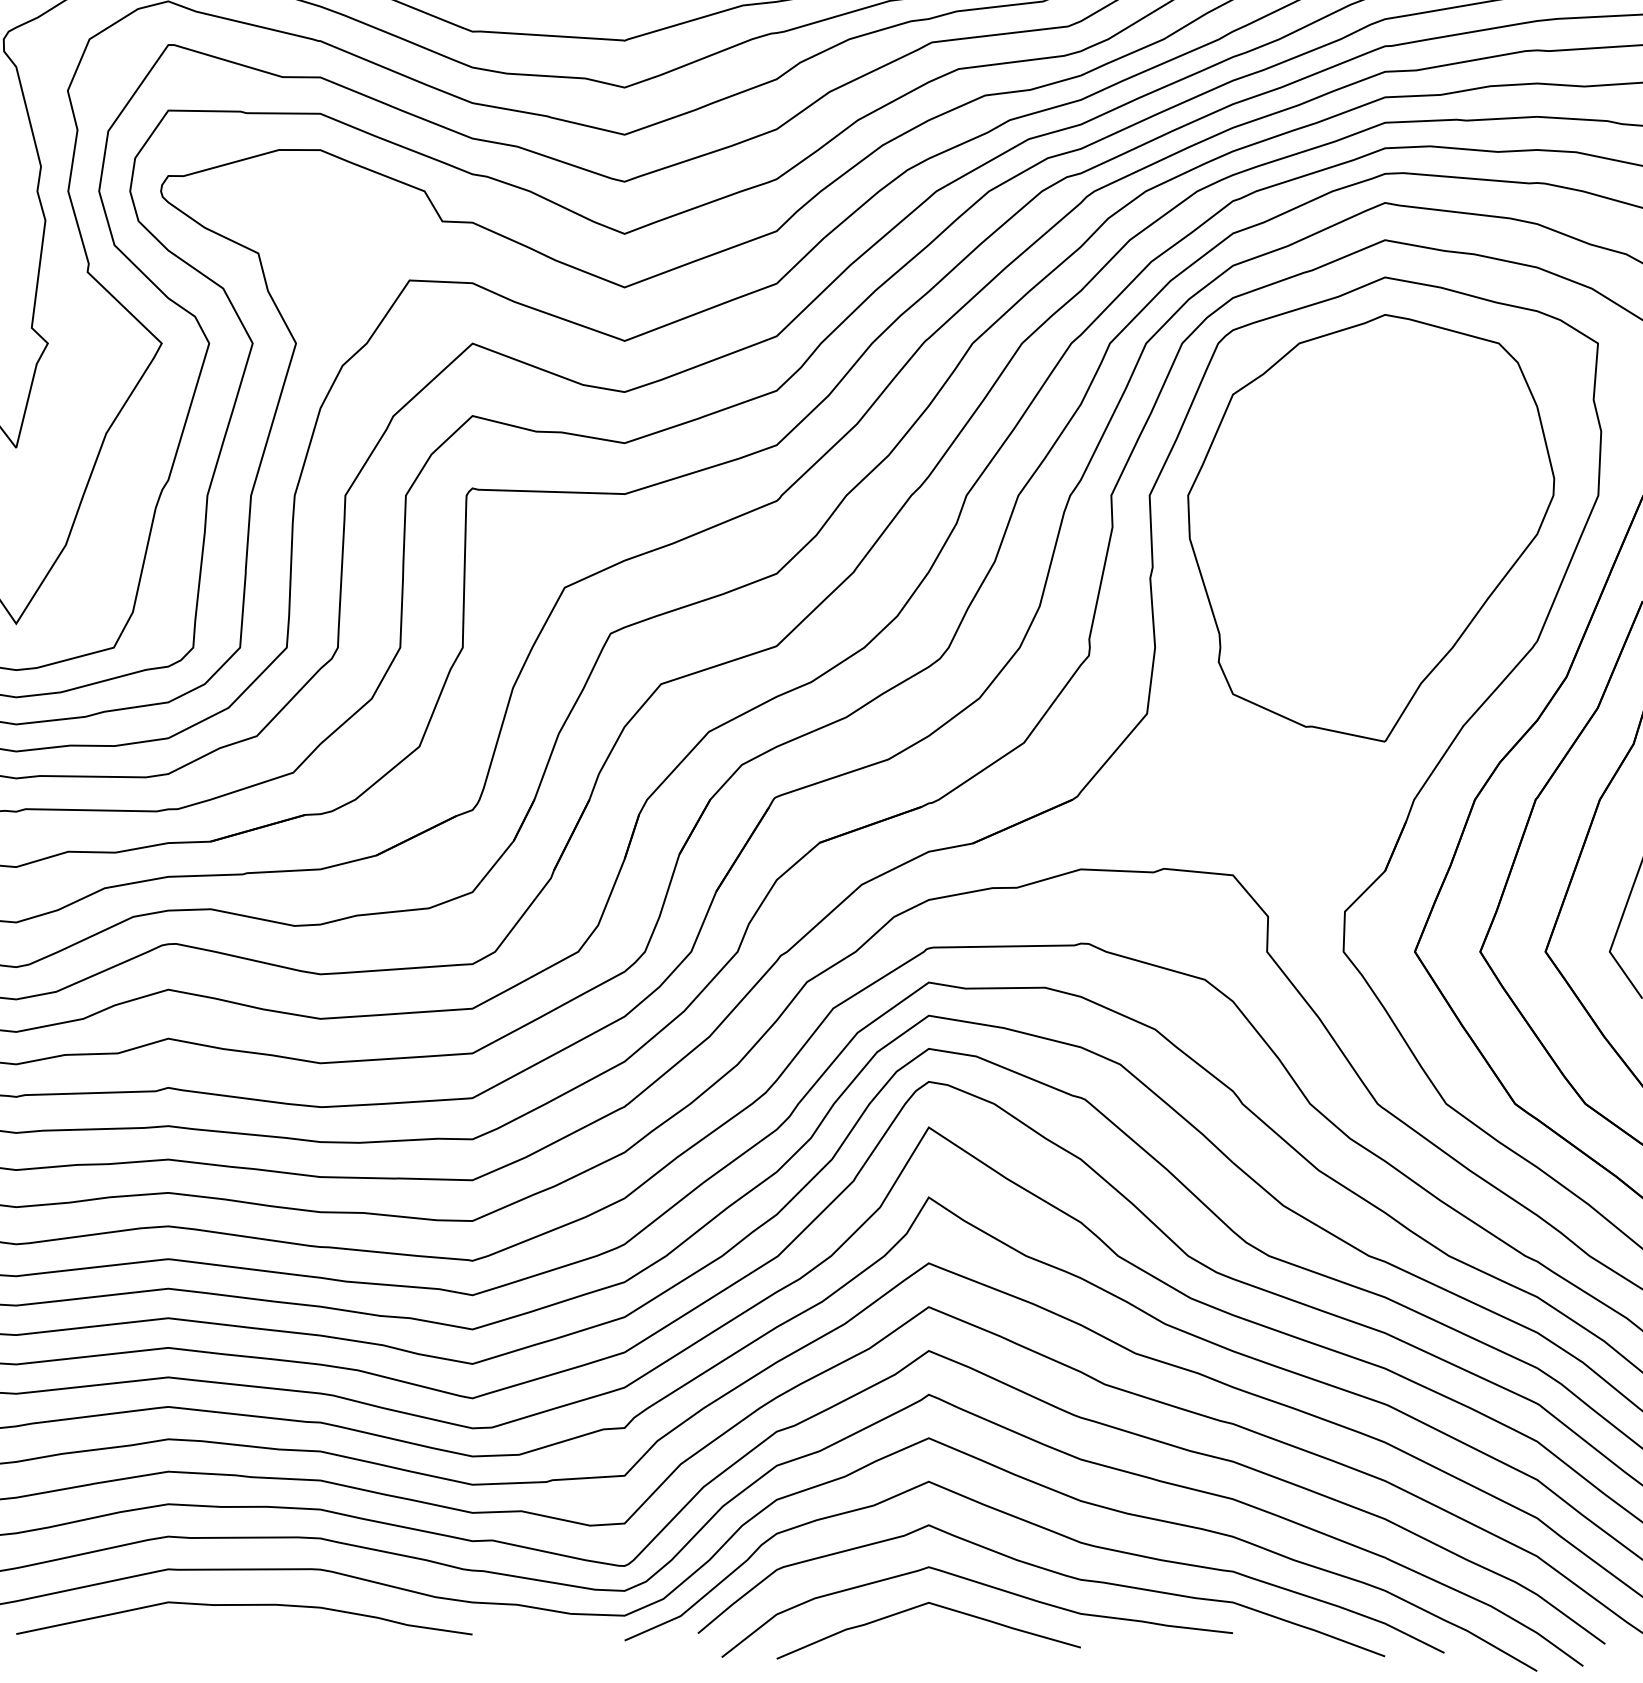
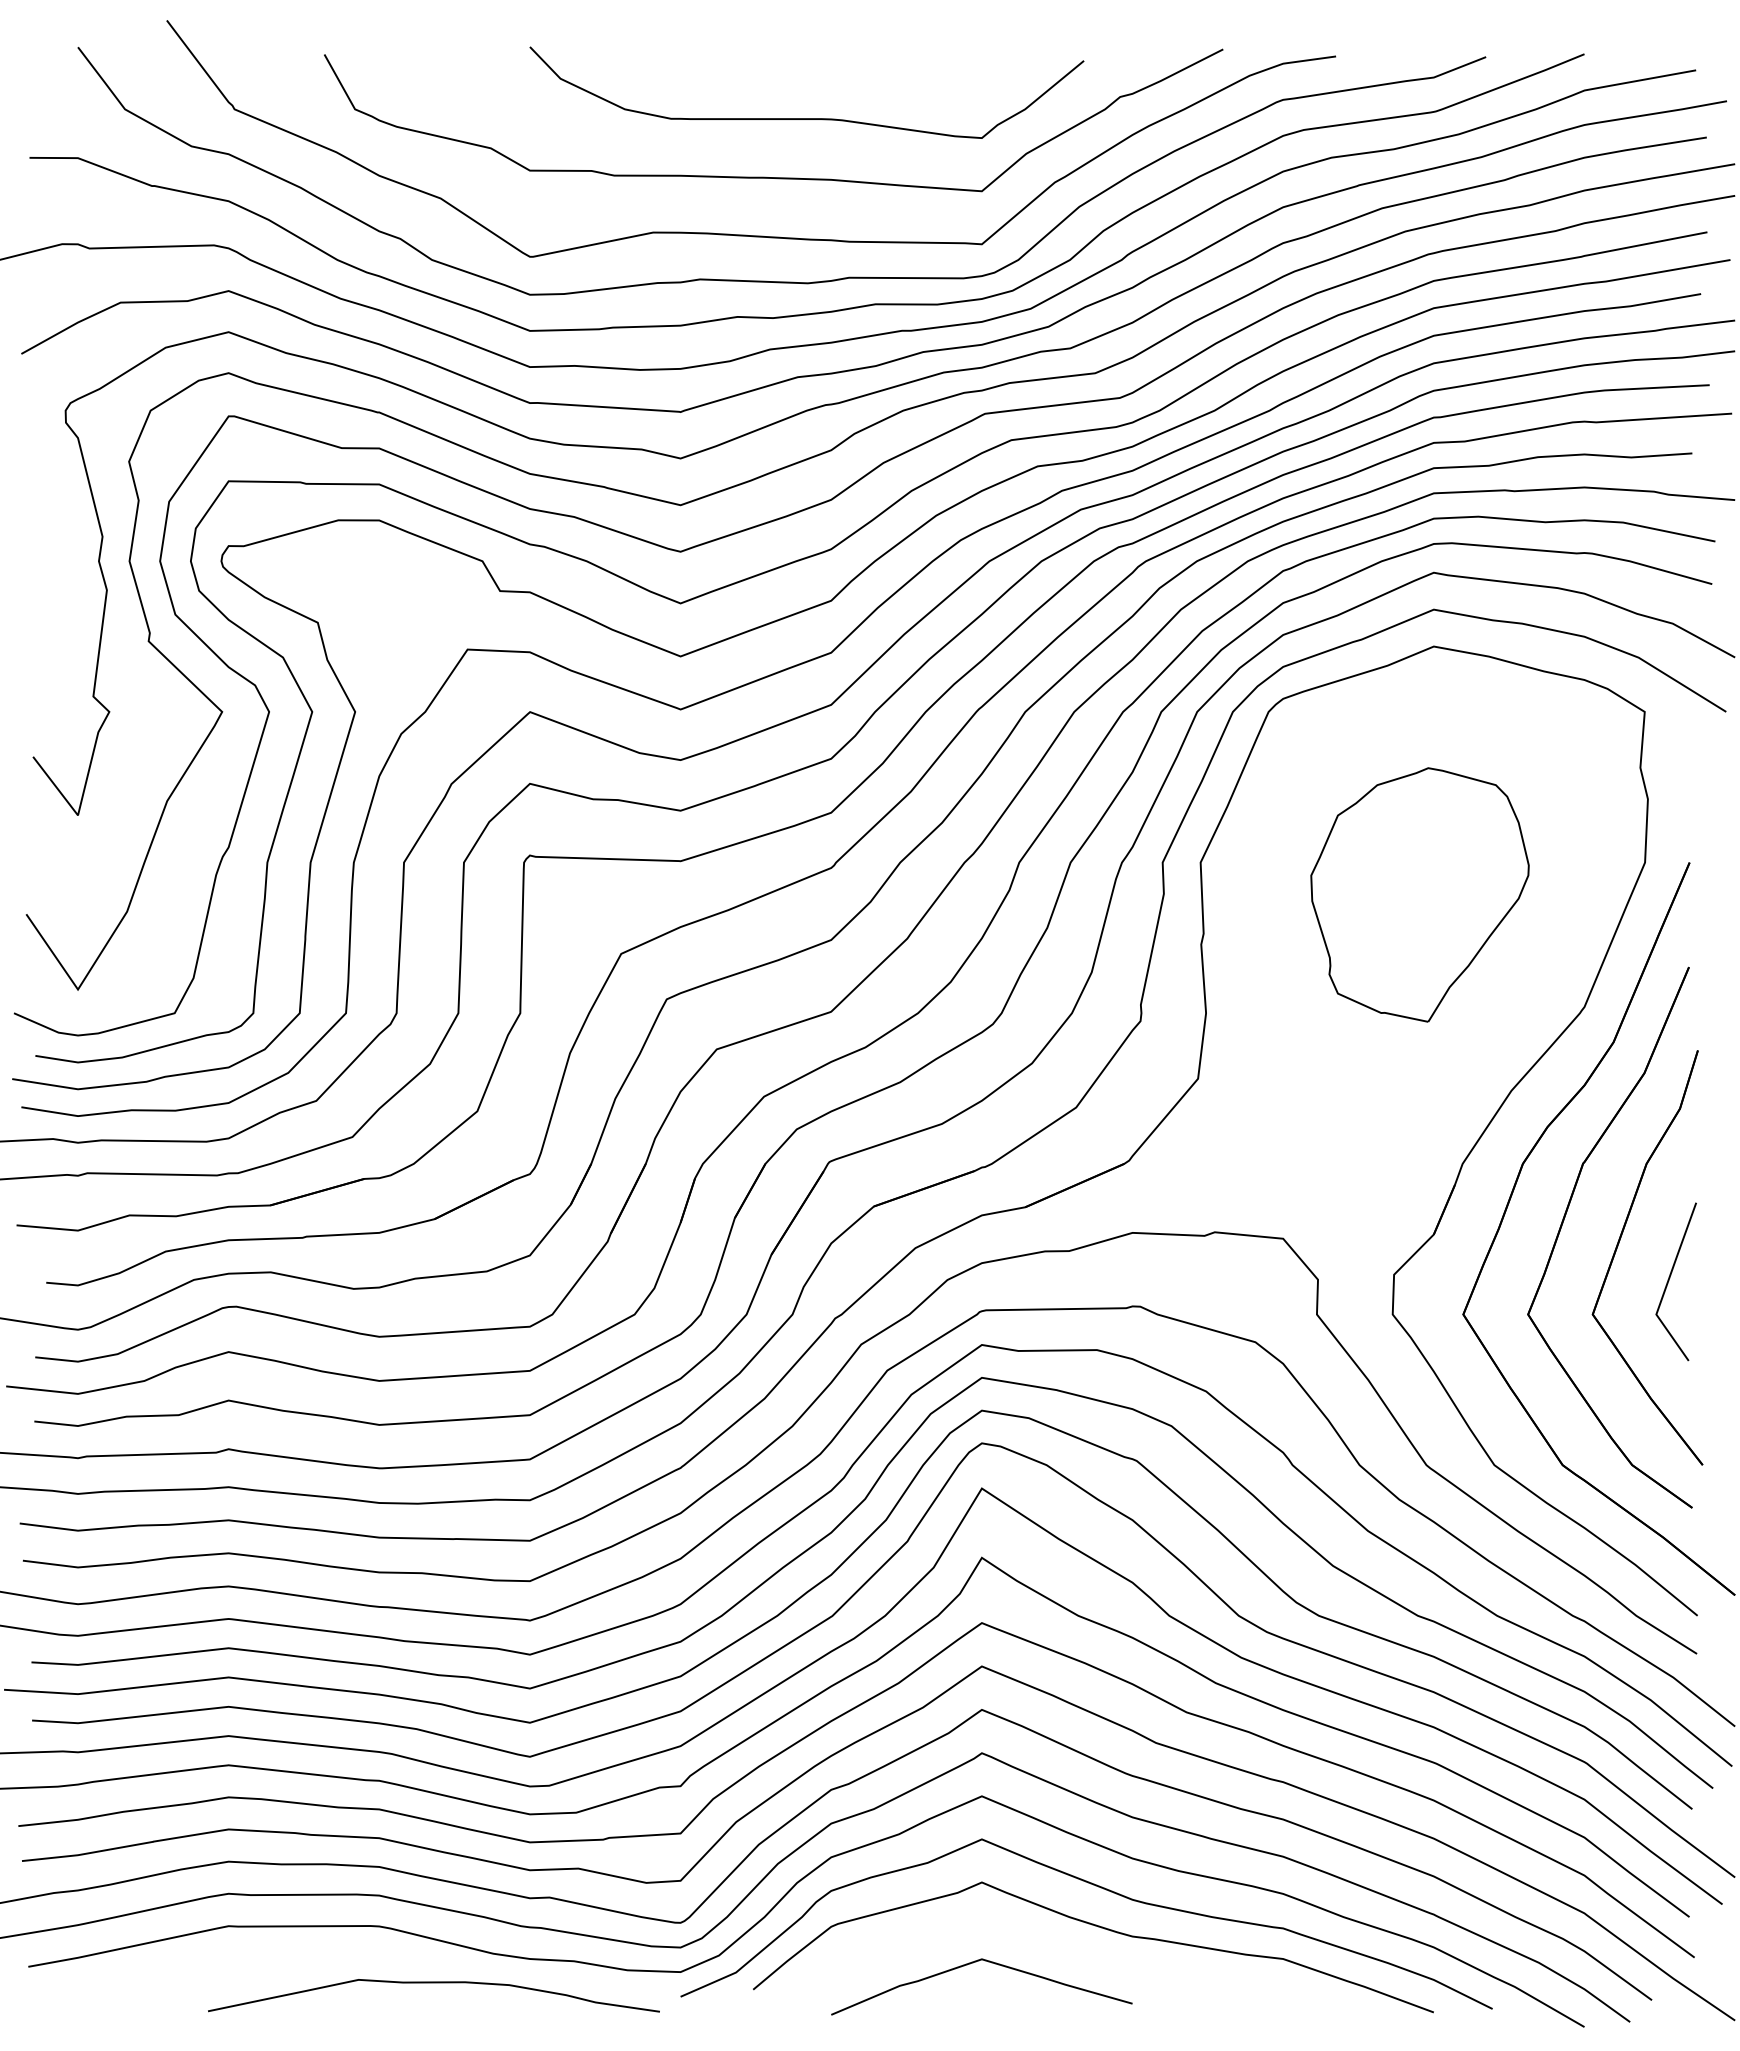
part: (1370, 527) -> (1419, 894), size x0.6
curve: (984, 1585) -> (1037, 1942), removed
curve: (243, 1606) -> (433, 1983), moved

